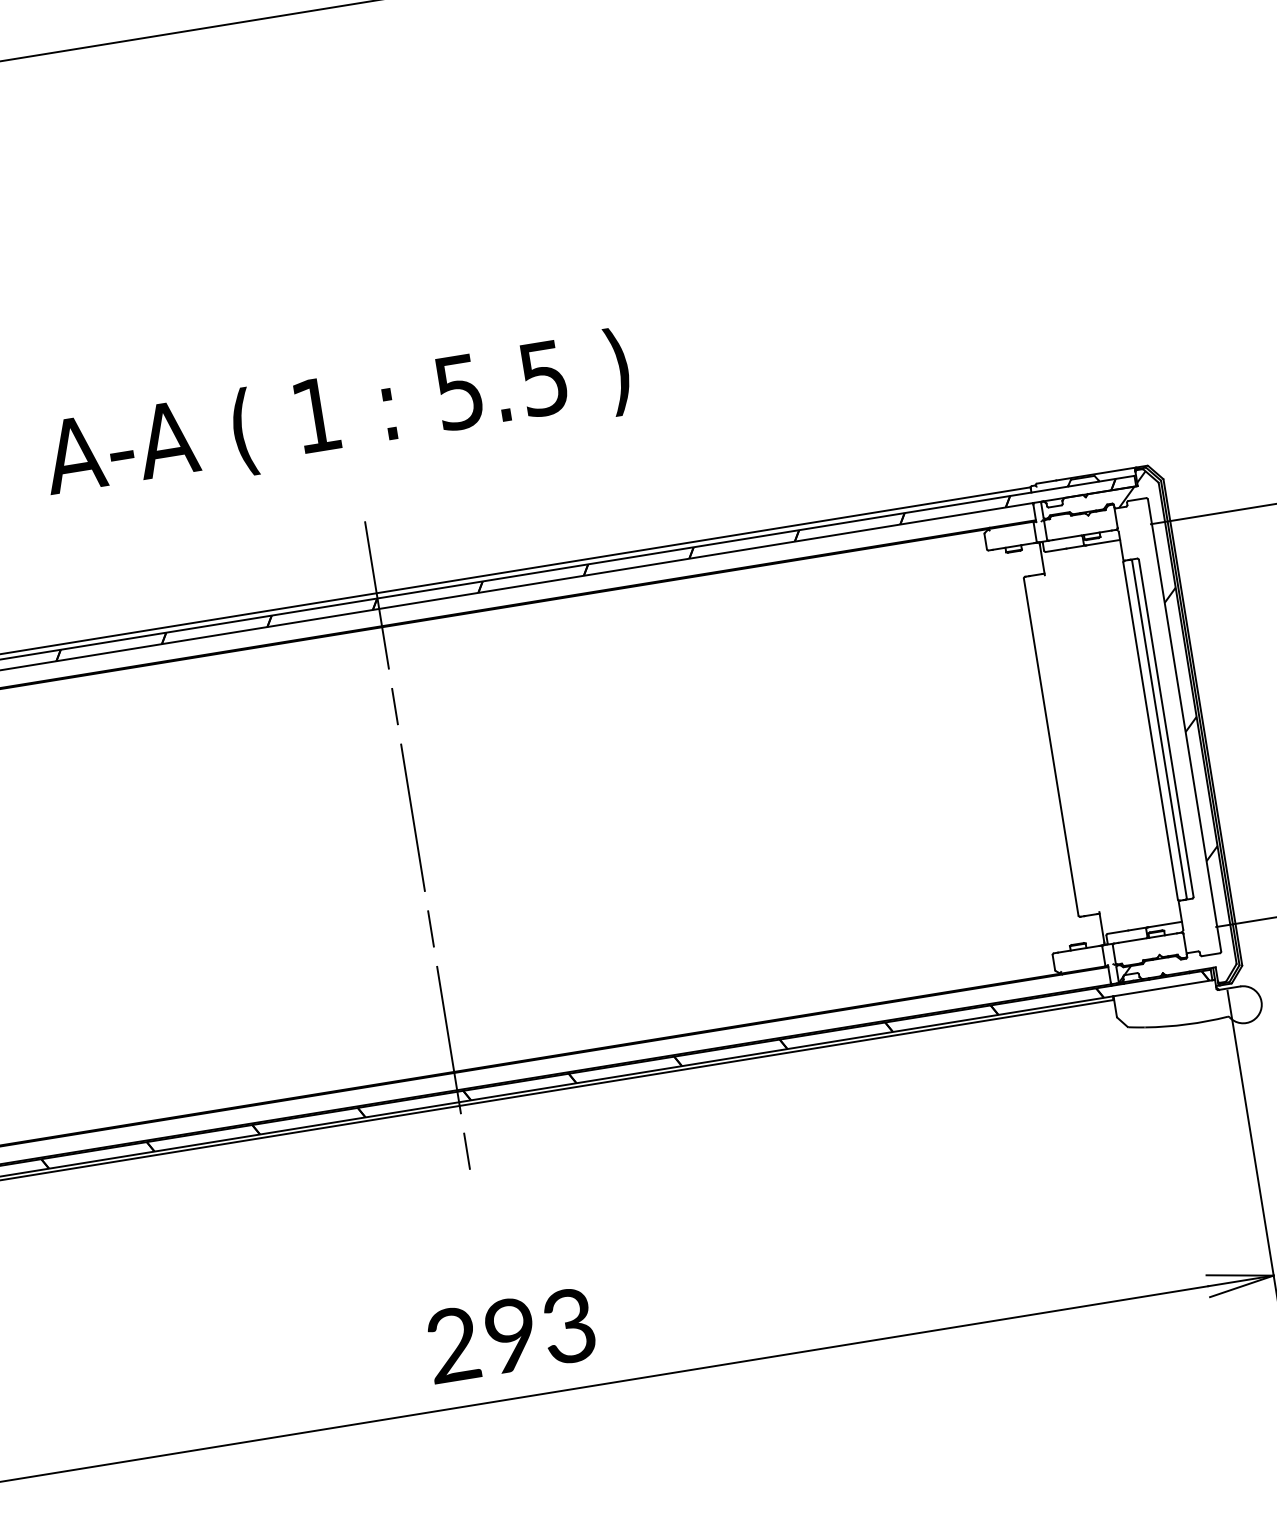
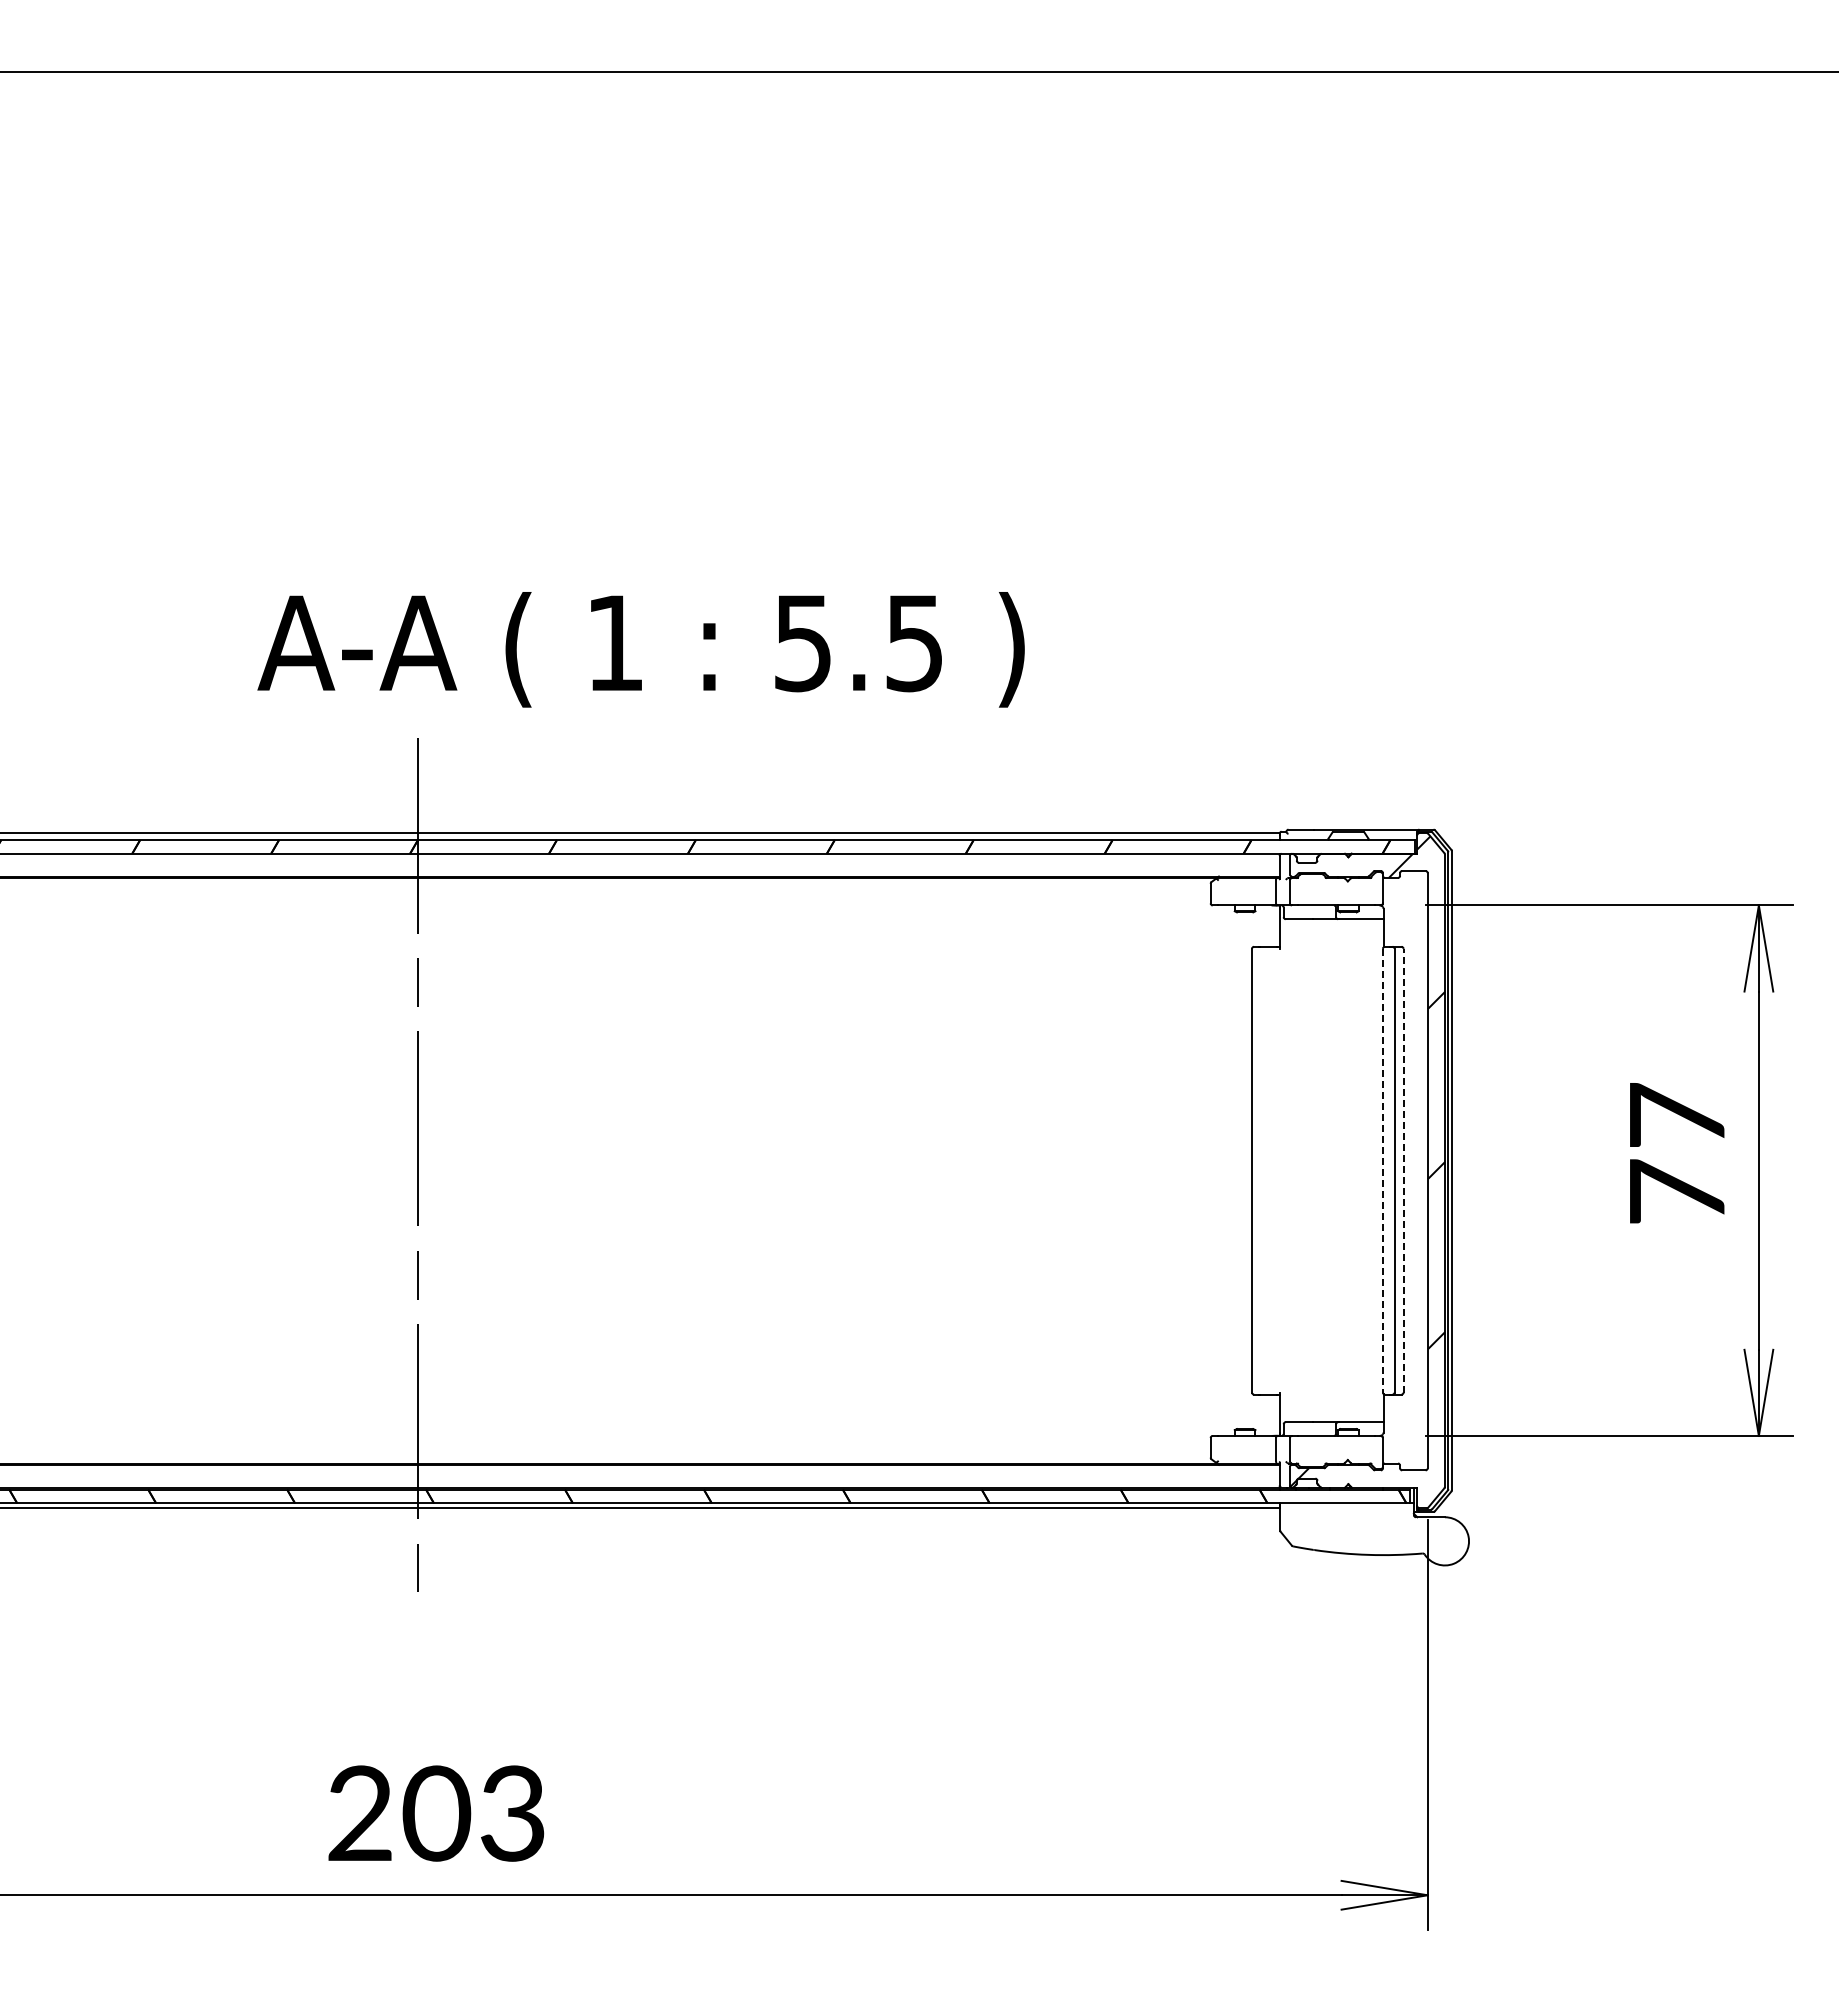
text: (336, 416) -> (640, 649), moved
line: (1166, 728) -> (1403, 1170), solid -> dashed
line: (1150, 730) -> (1382, 1170), solid -> dashed
text: (511, 1335) -> (436, 1813), 293 -> 203

